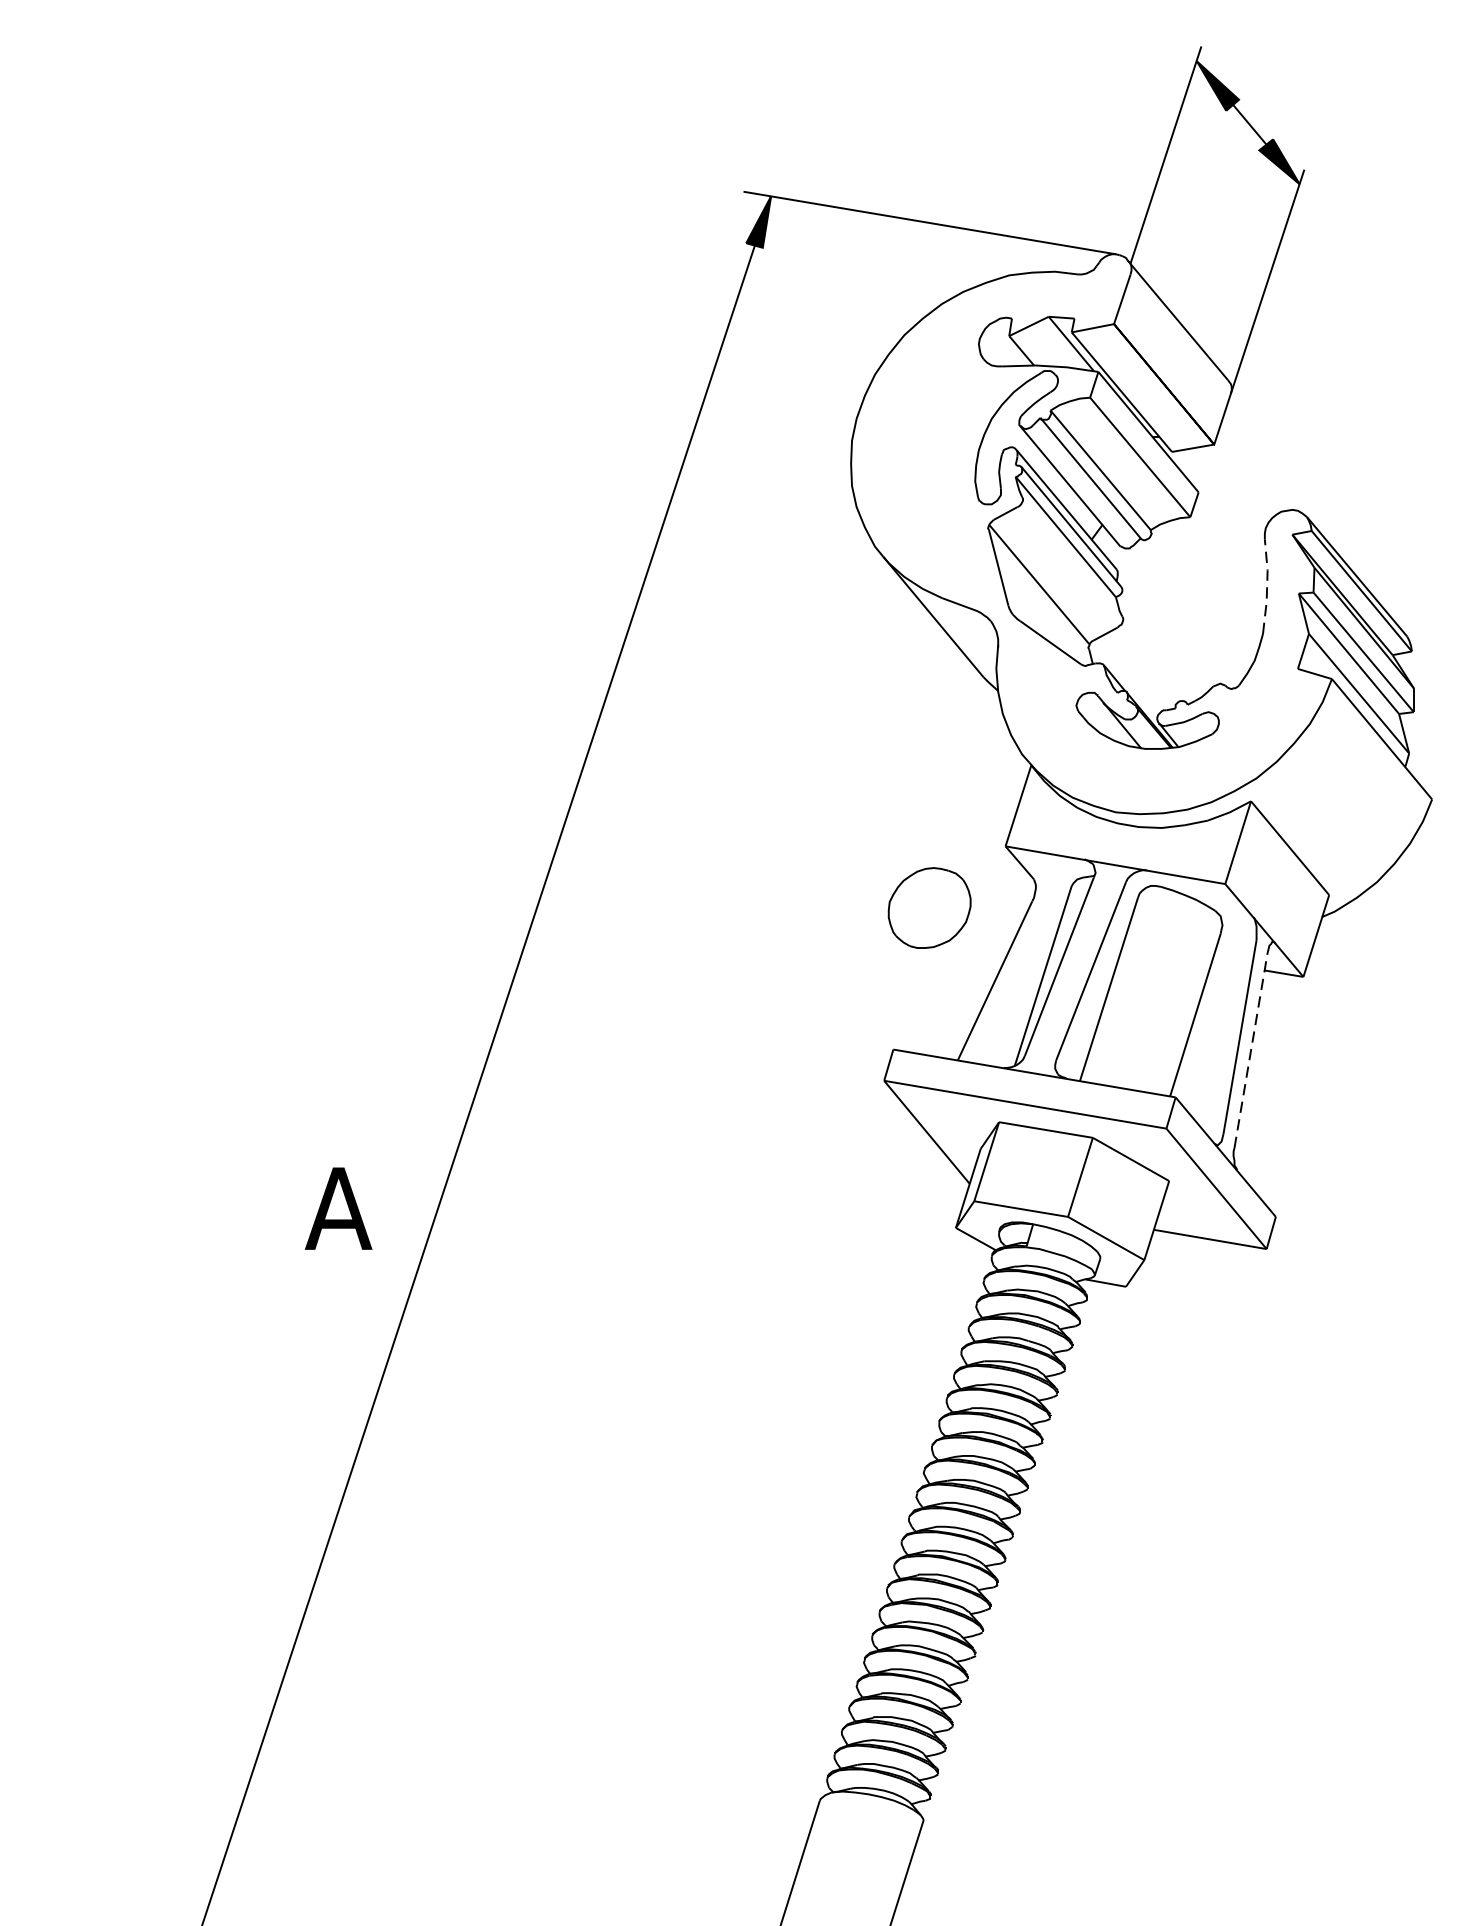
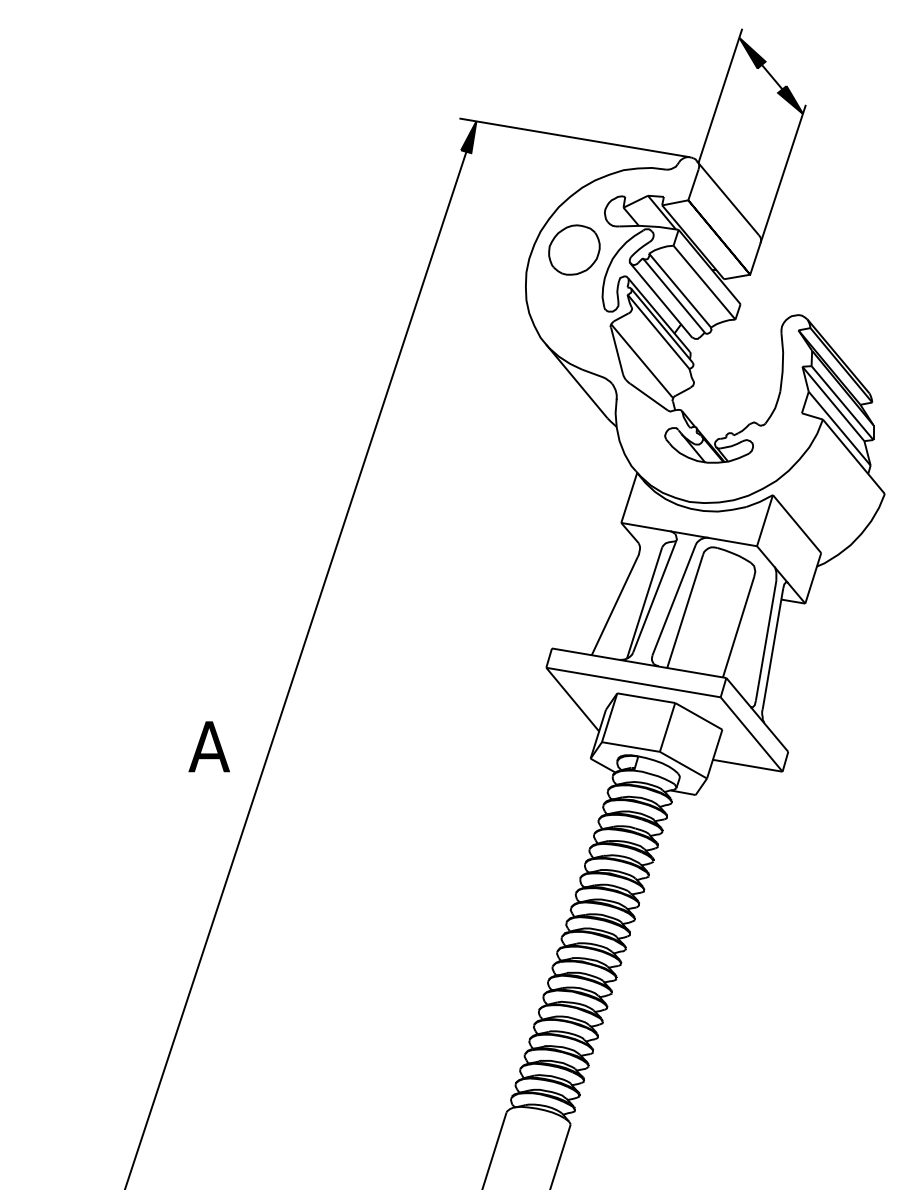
line: (1266, 586) -> (782, 362), dashed -> solid
part: (929, 907) -> (574, 249), moved
line: (1251, 1049) -> (773, 648), dashed -> solid

